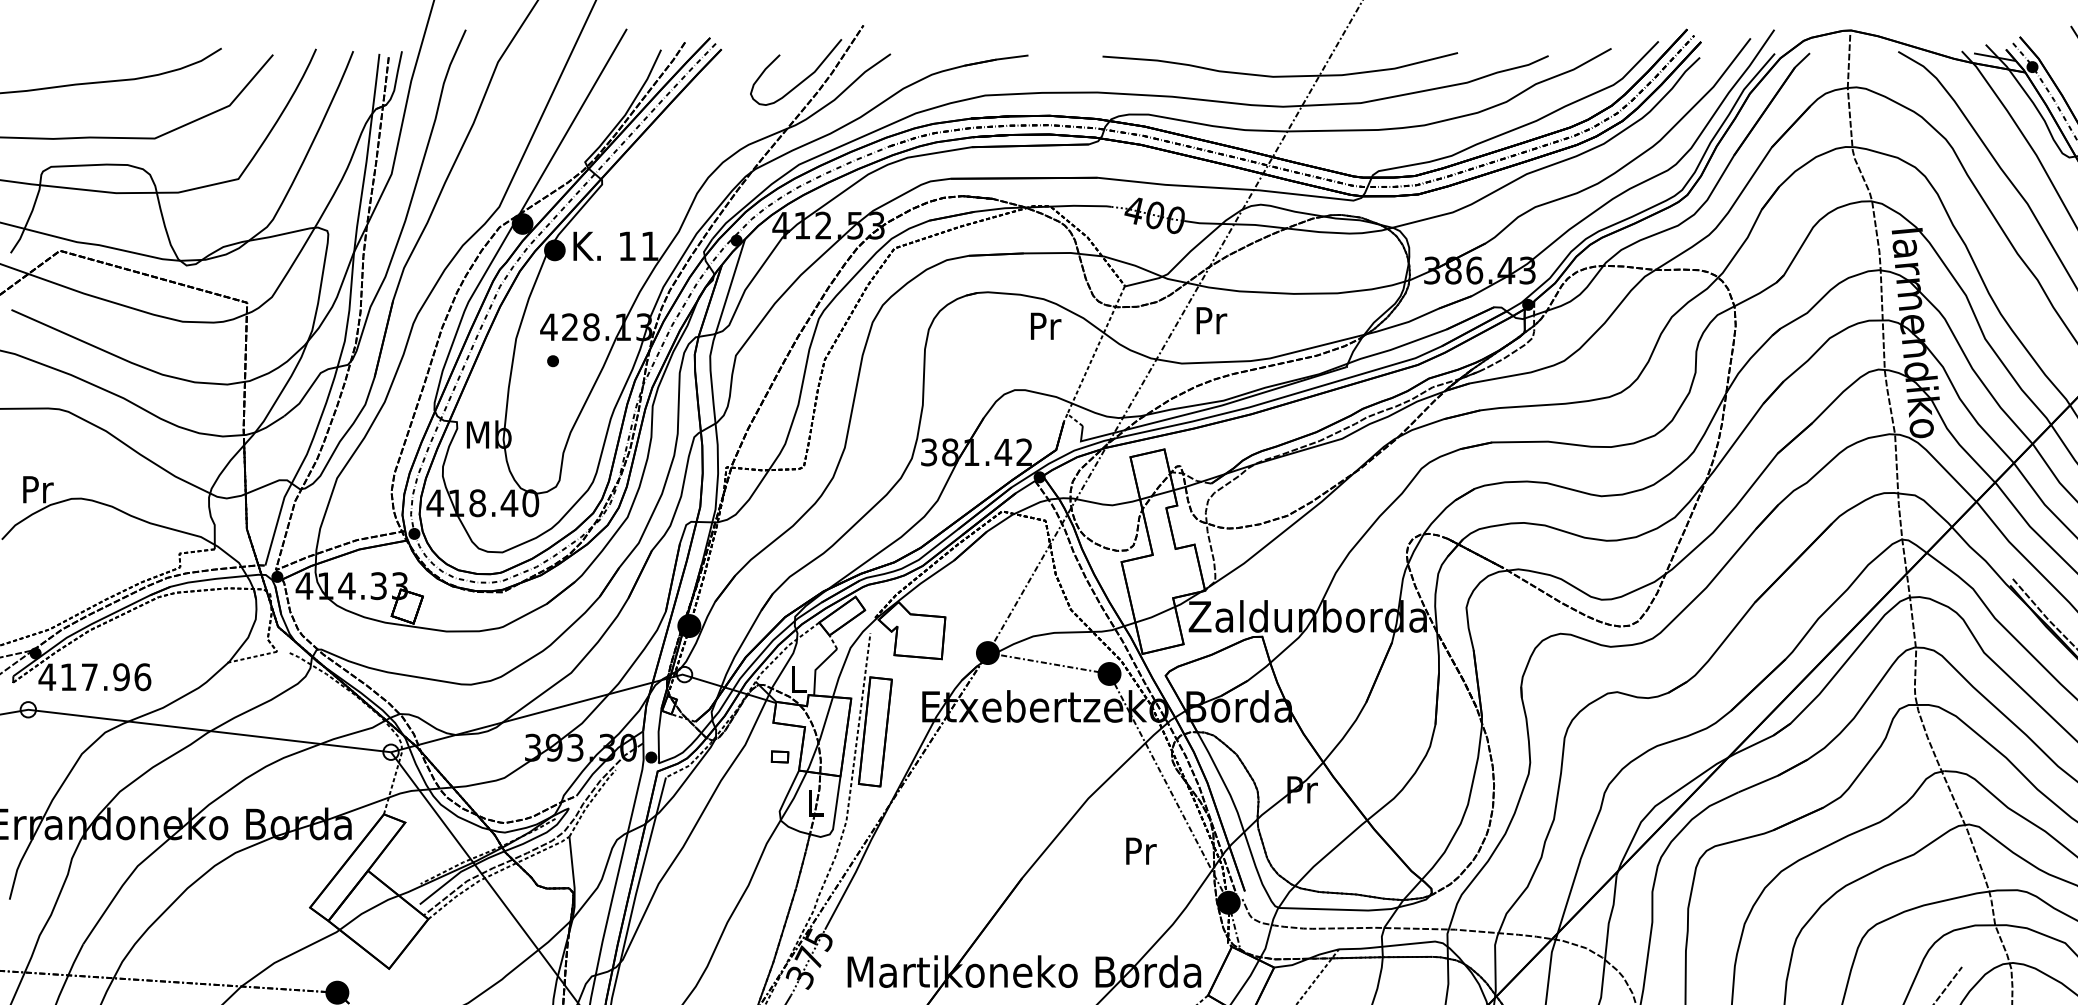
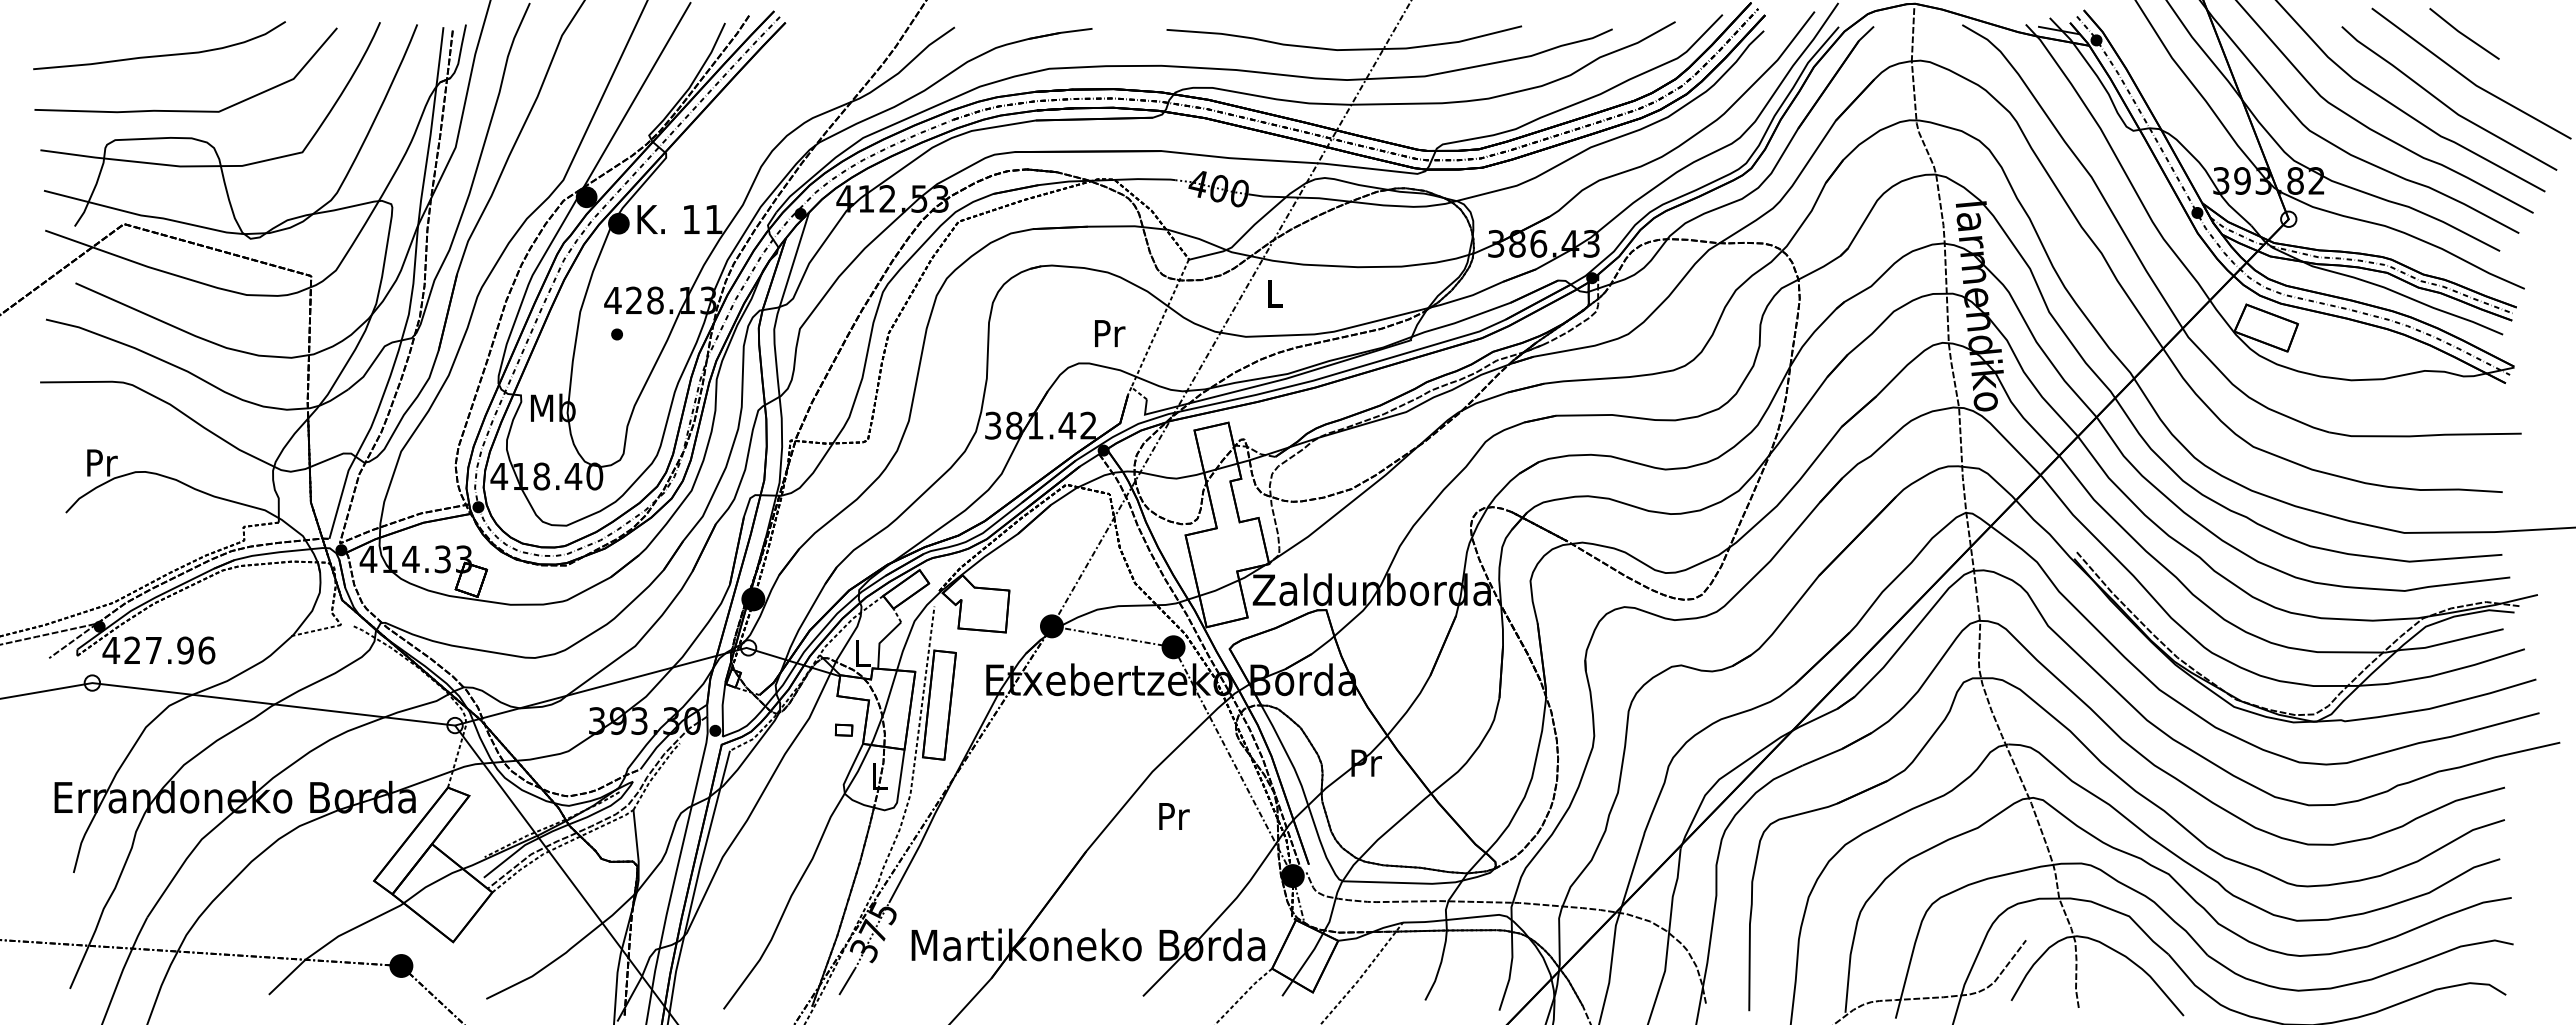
curve: (802, 80) -> (866, 53), removed
text: (1211, 320) -> (1275, 293), Pr -> L
text: (1046, 326) -> (1110, 333), moved
text: (68, 676) -> (132, 649), 417.96 -> 427.96
text: (1141, 851) -> (1174, 816), moved

